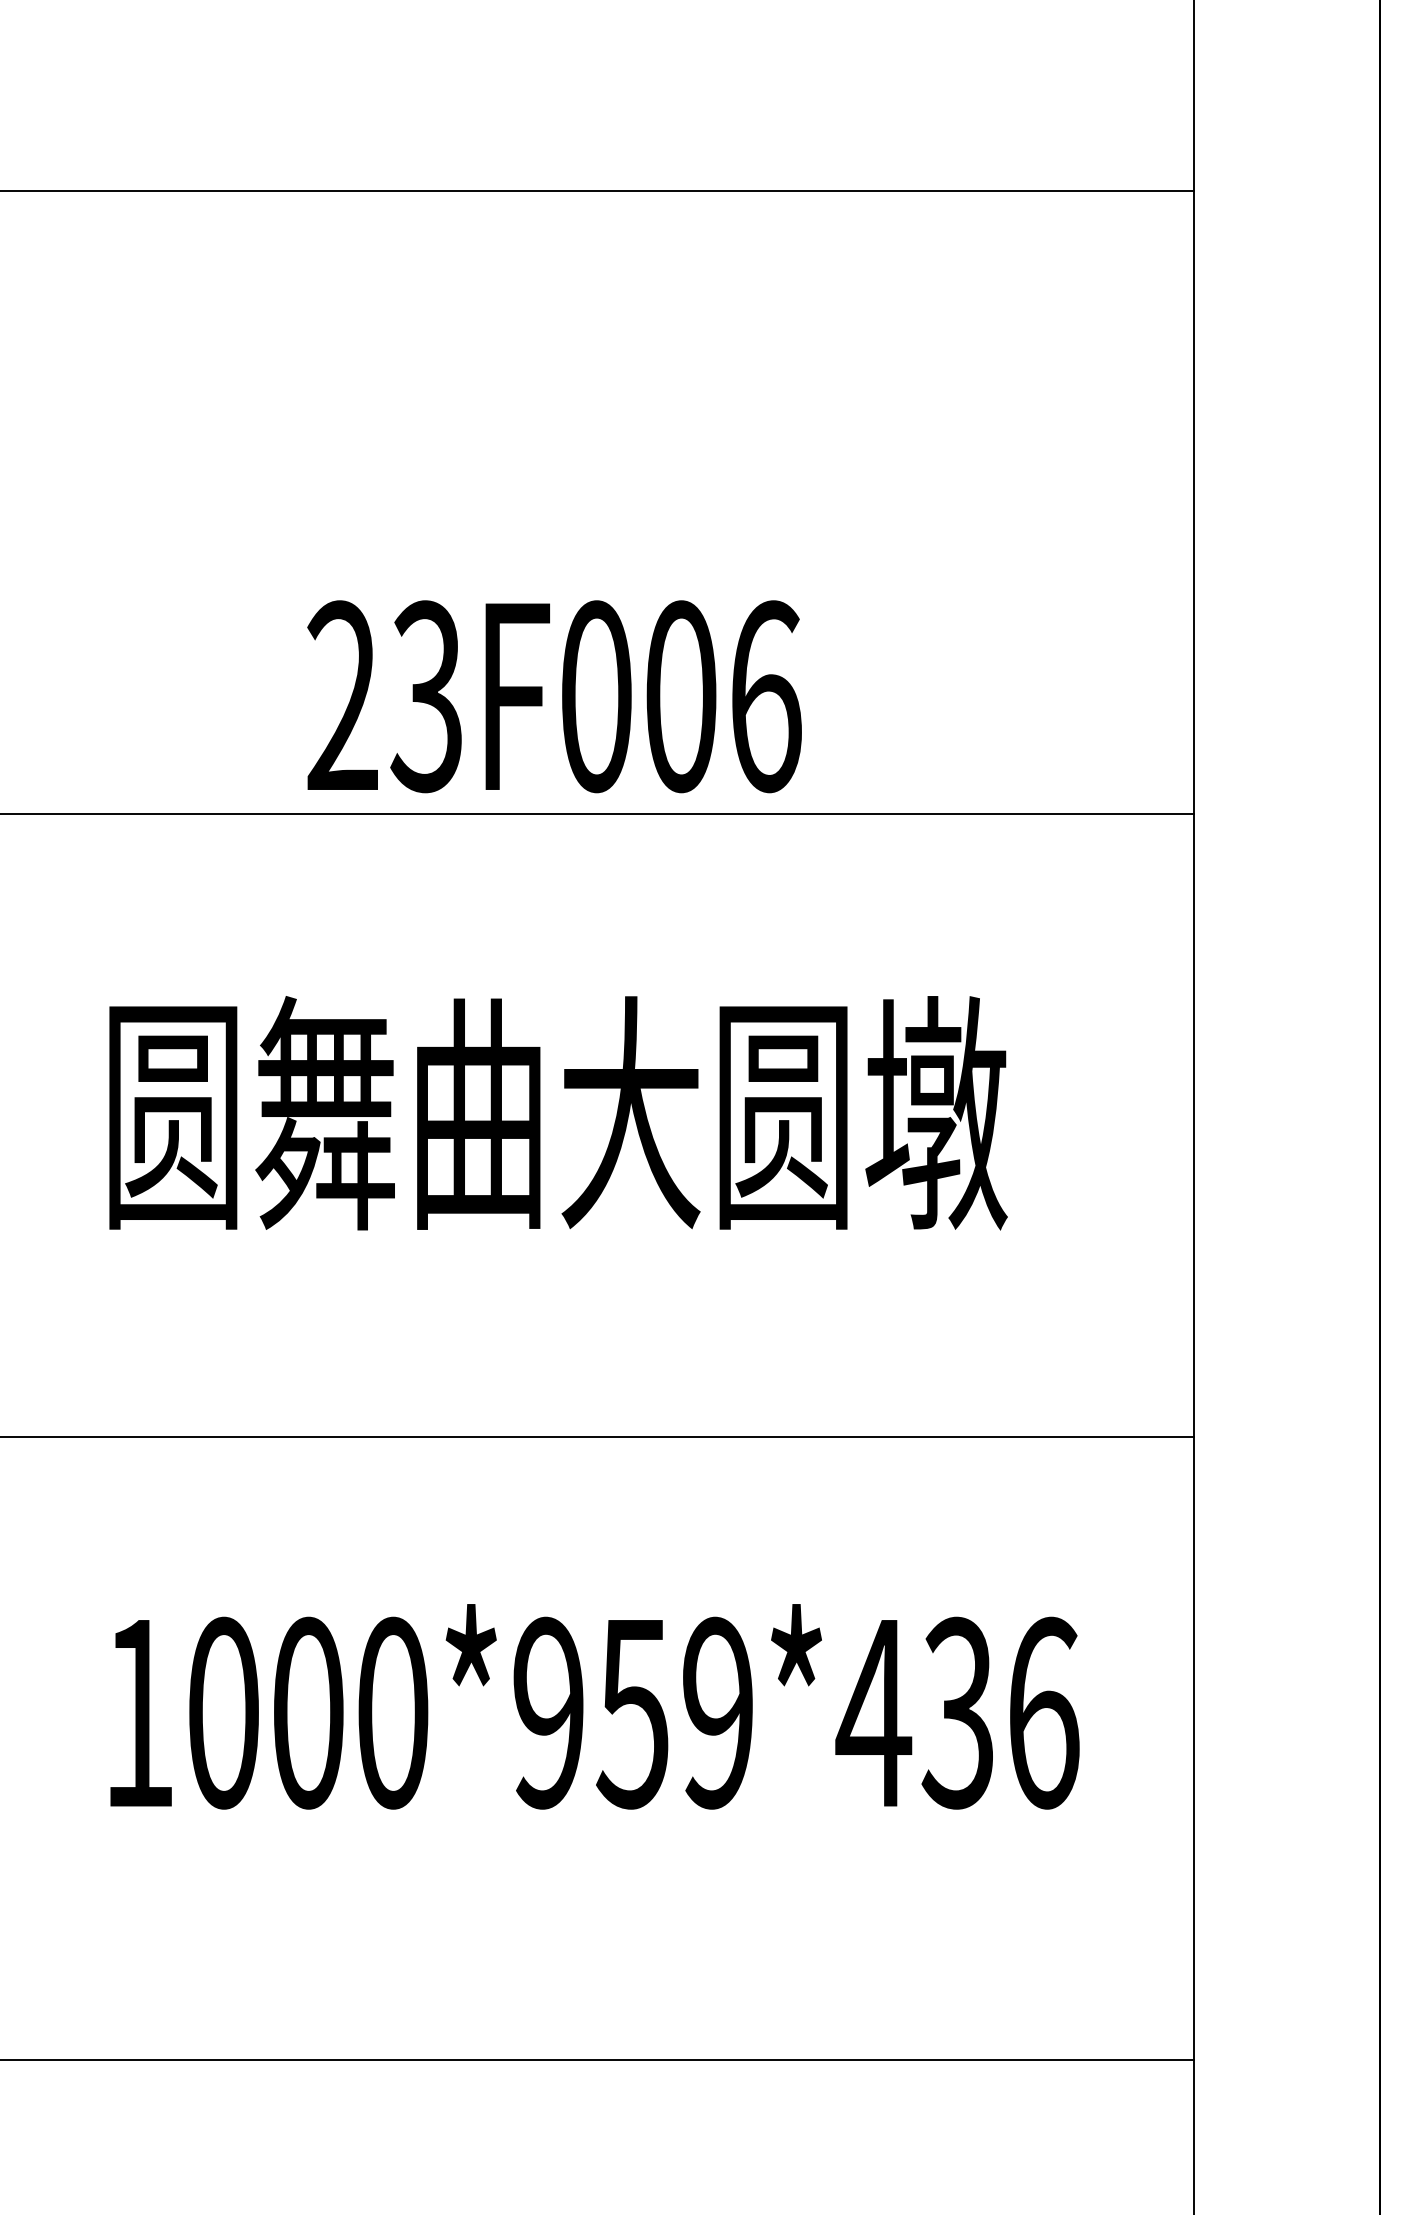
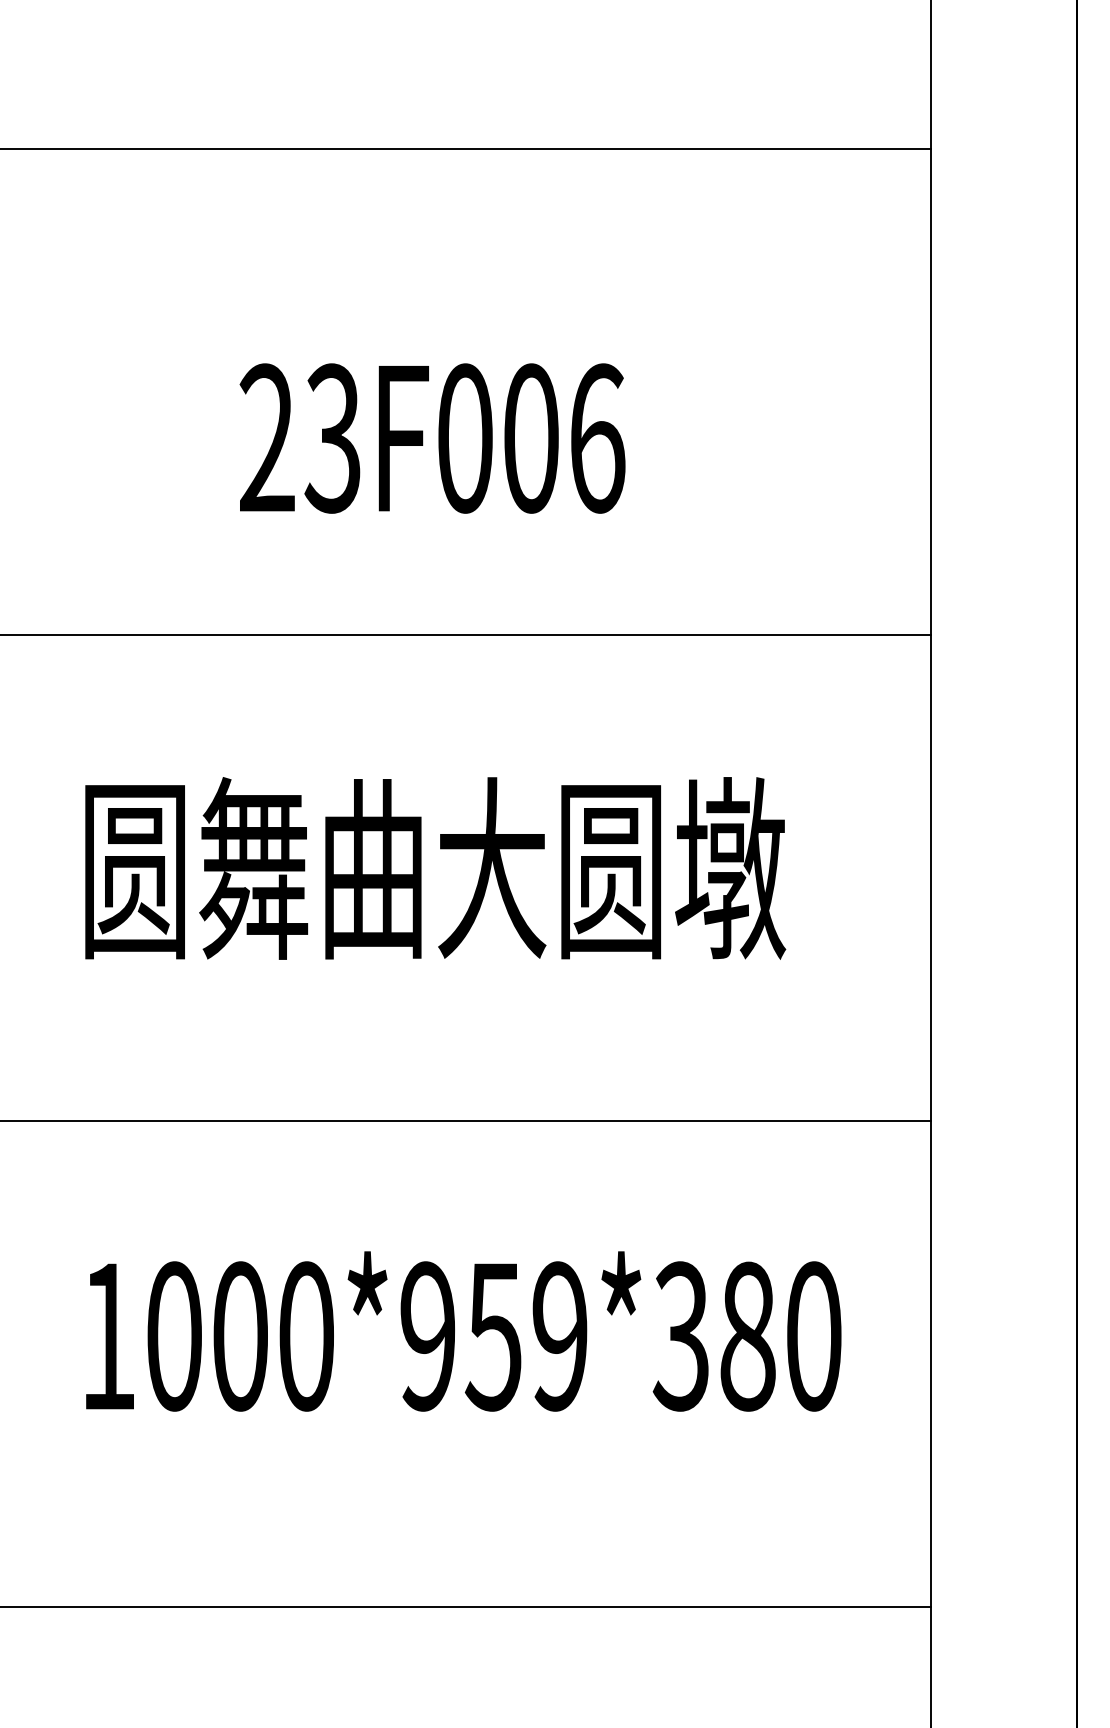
text: (554, 696) -> (432, 438), moved
text: (956, 1713) -> (746, 1336), 1000*959*436 -> 1000*959*380

